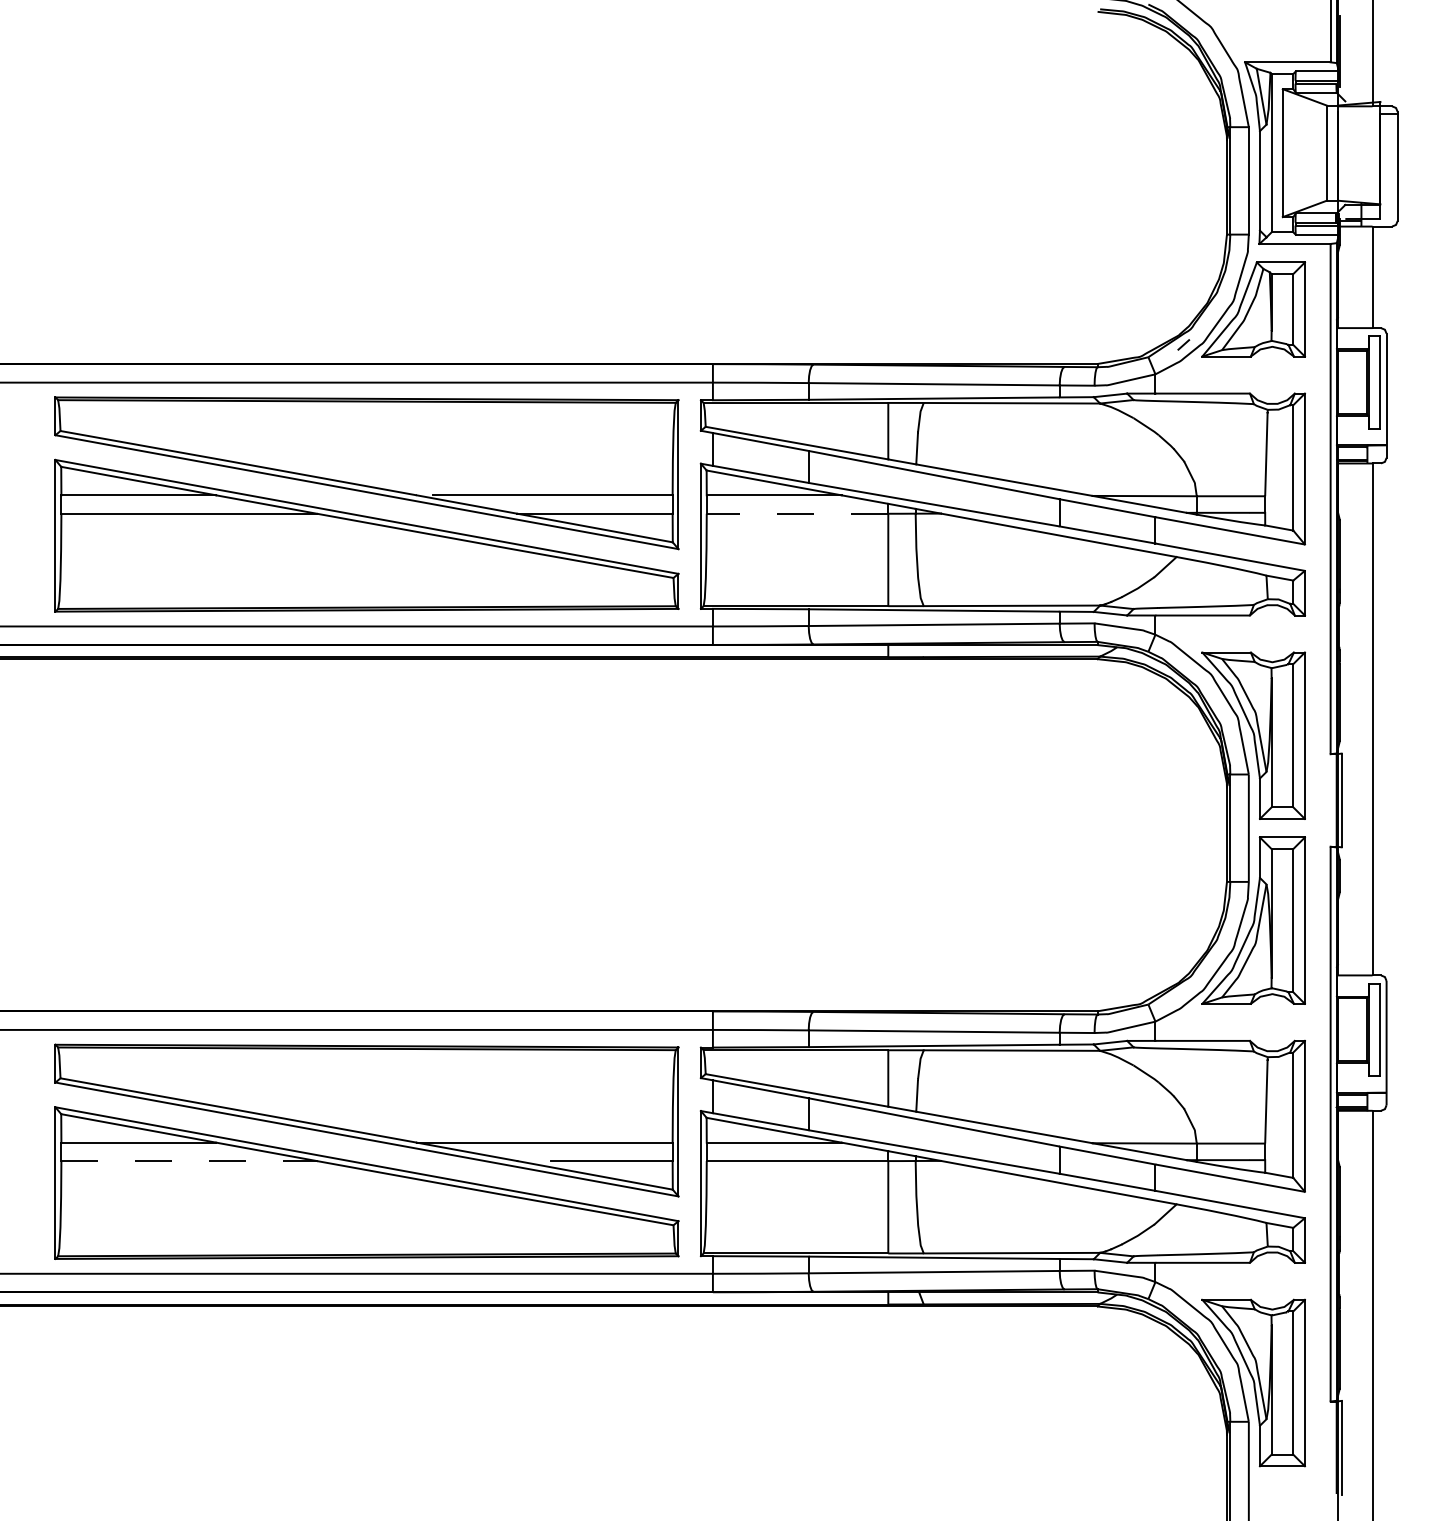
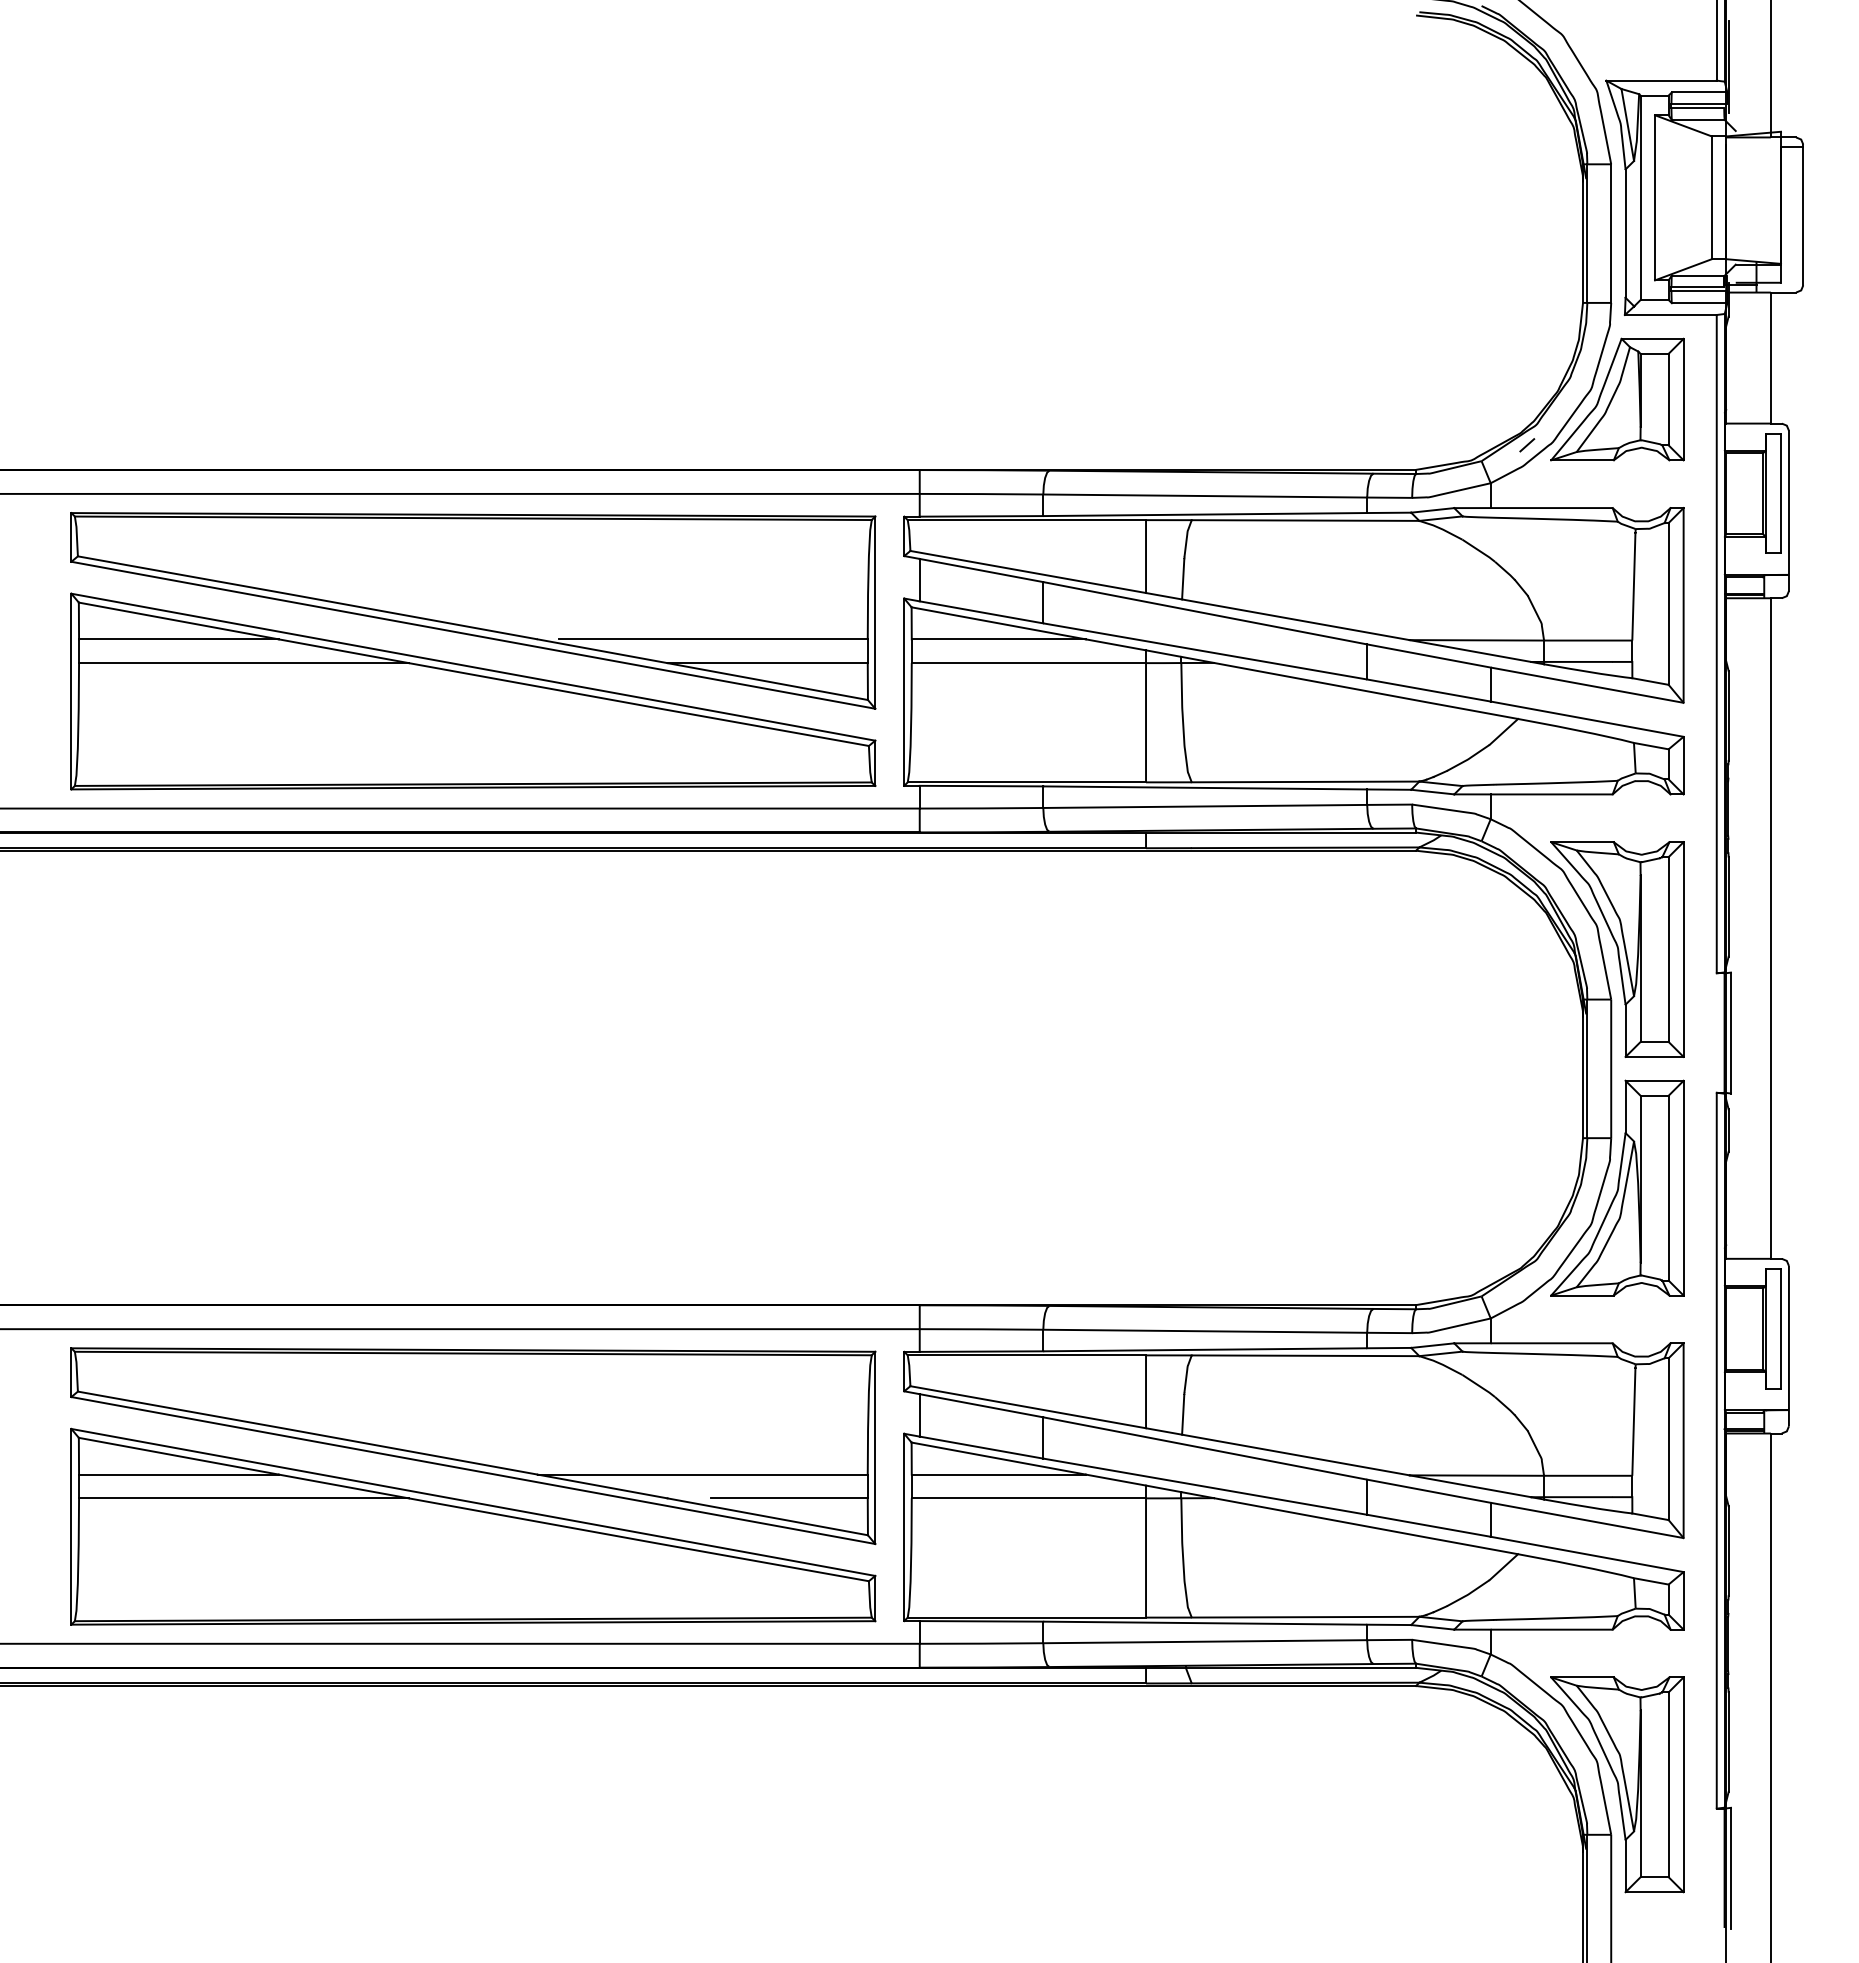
line: (797, 514) -> (1028, 663), dashed -> solid
line: (188, 1161) -> (243, 1498), dashed -> solid

